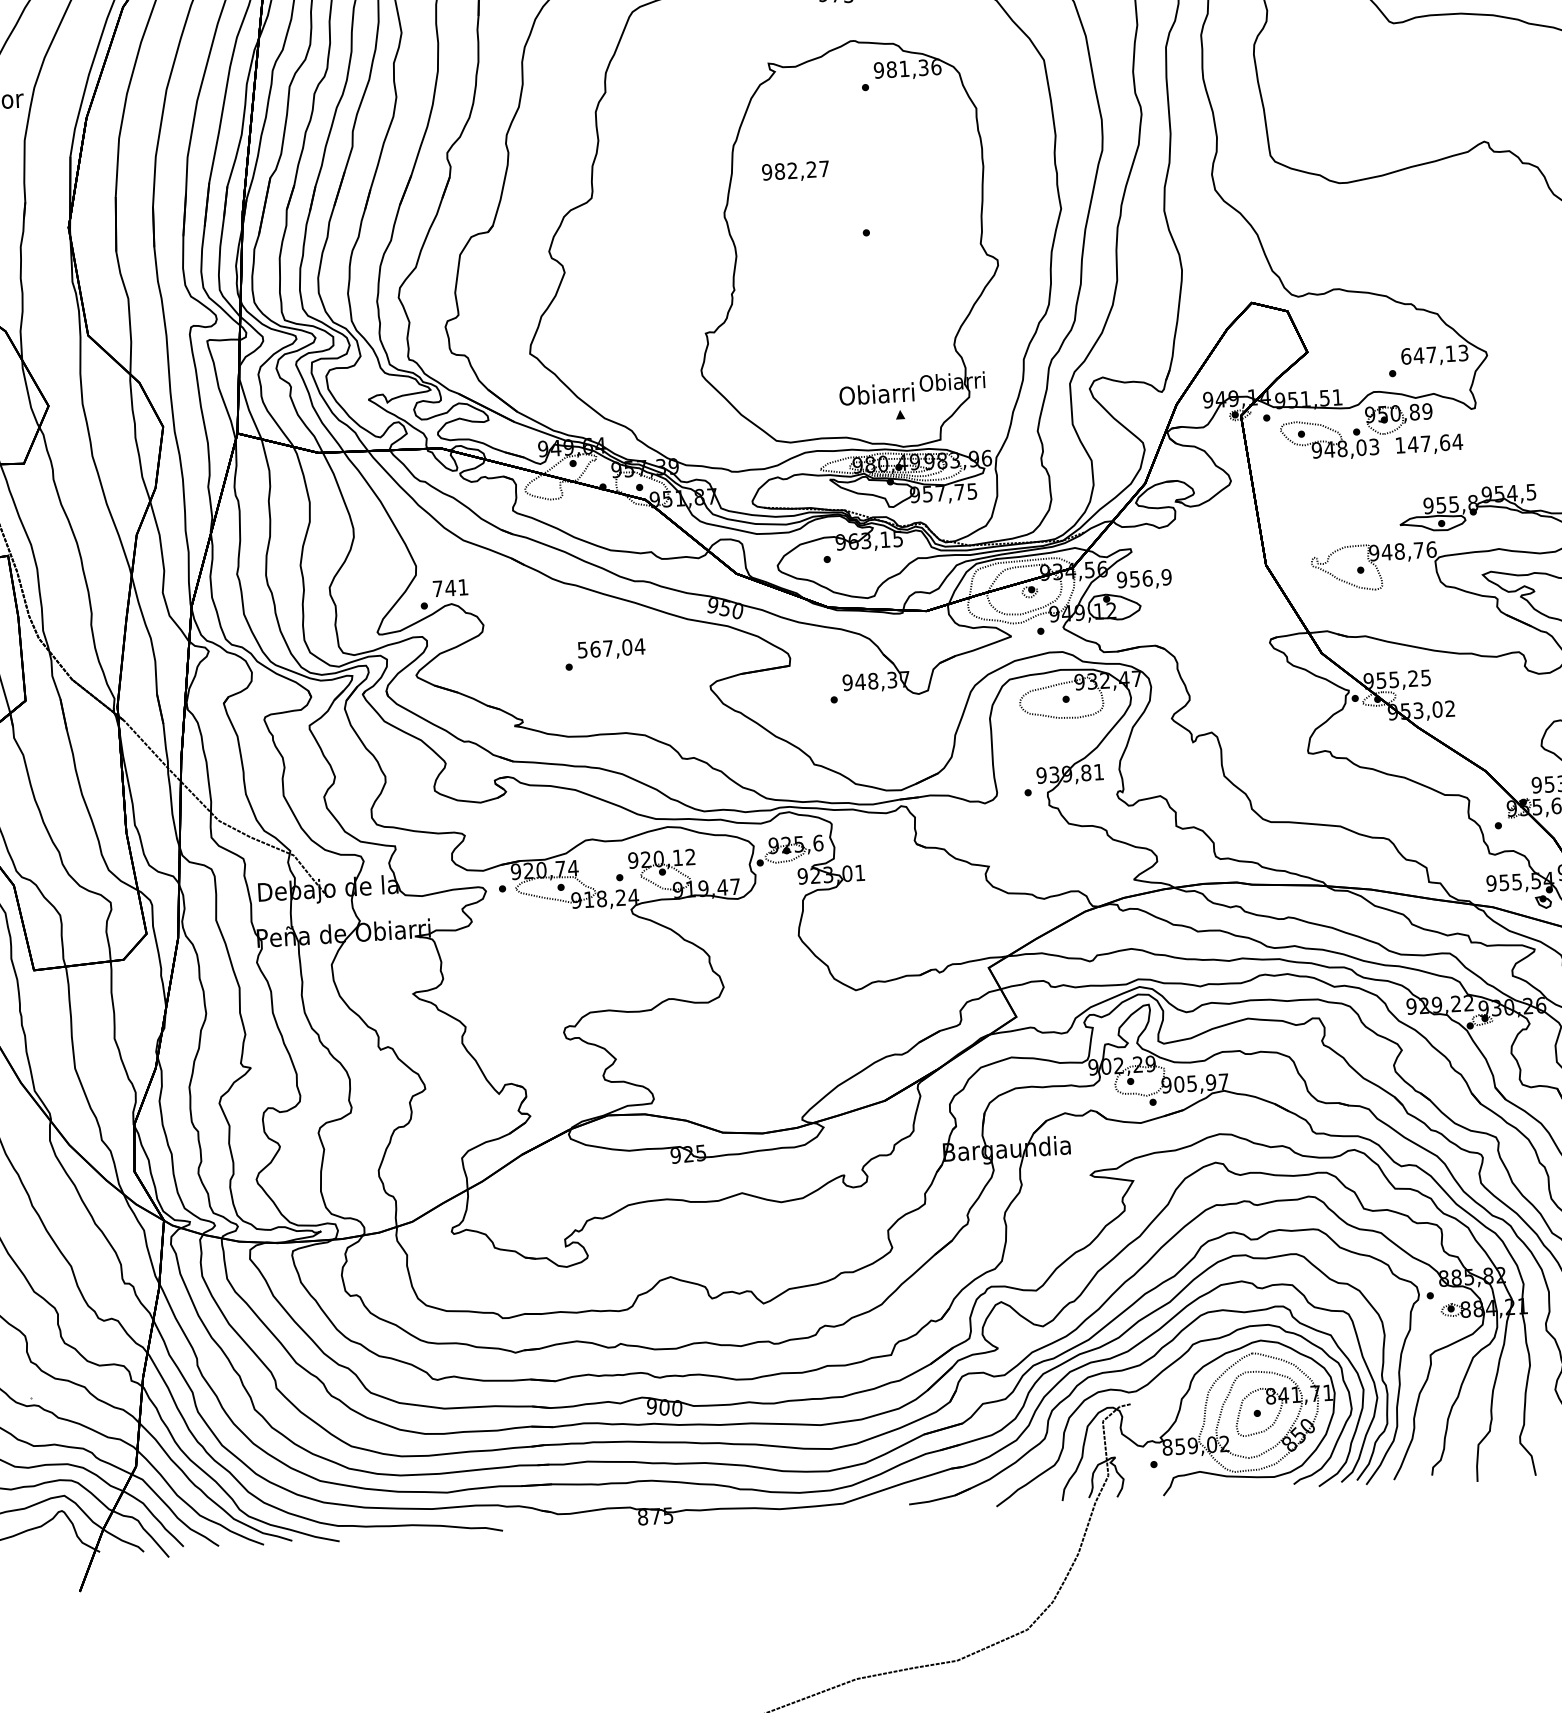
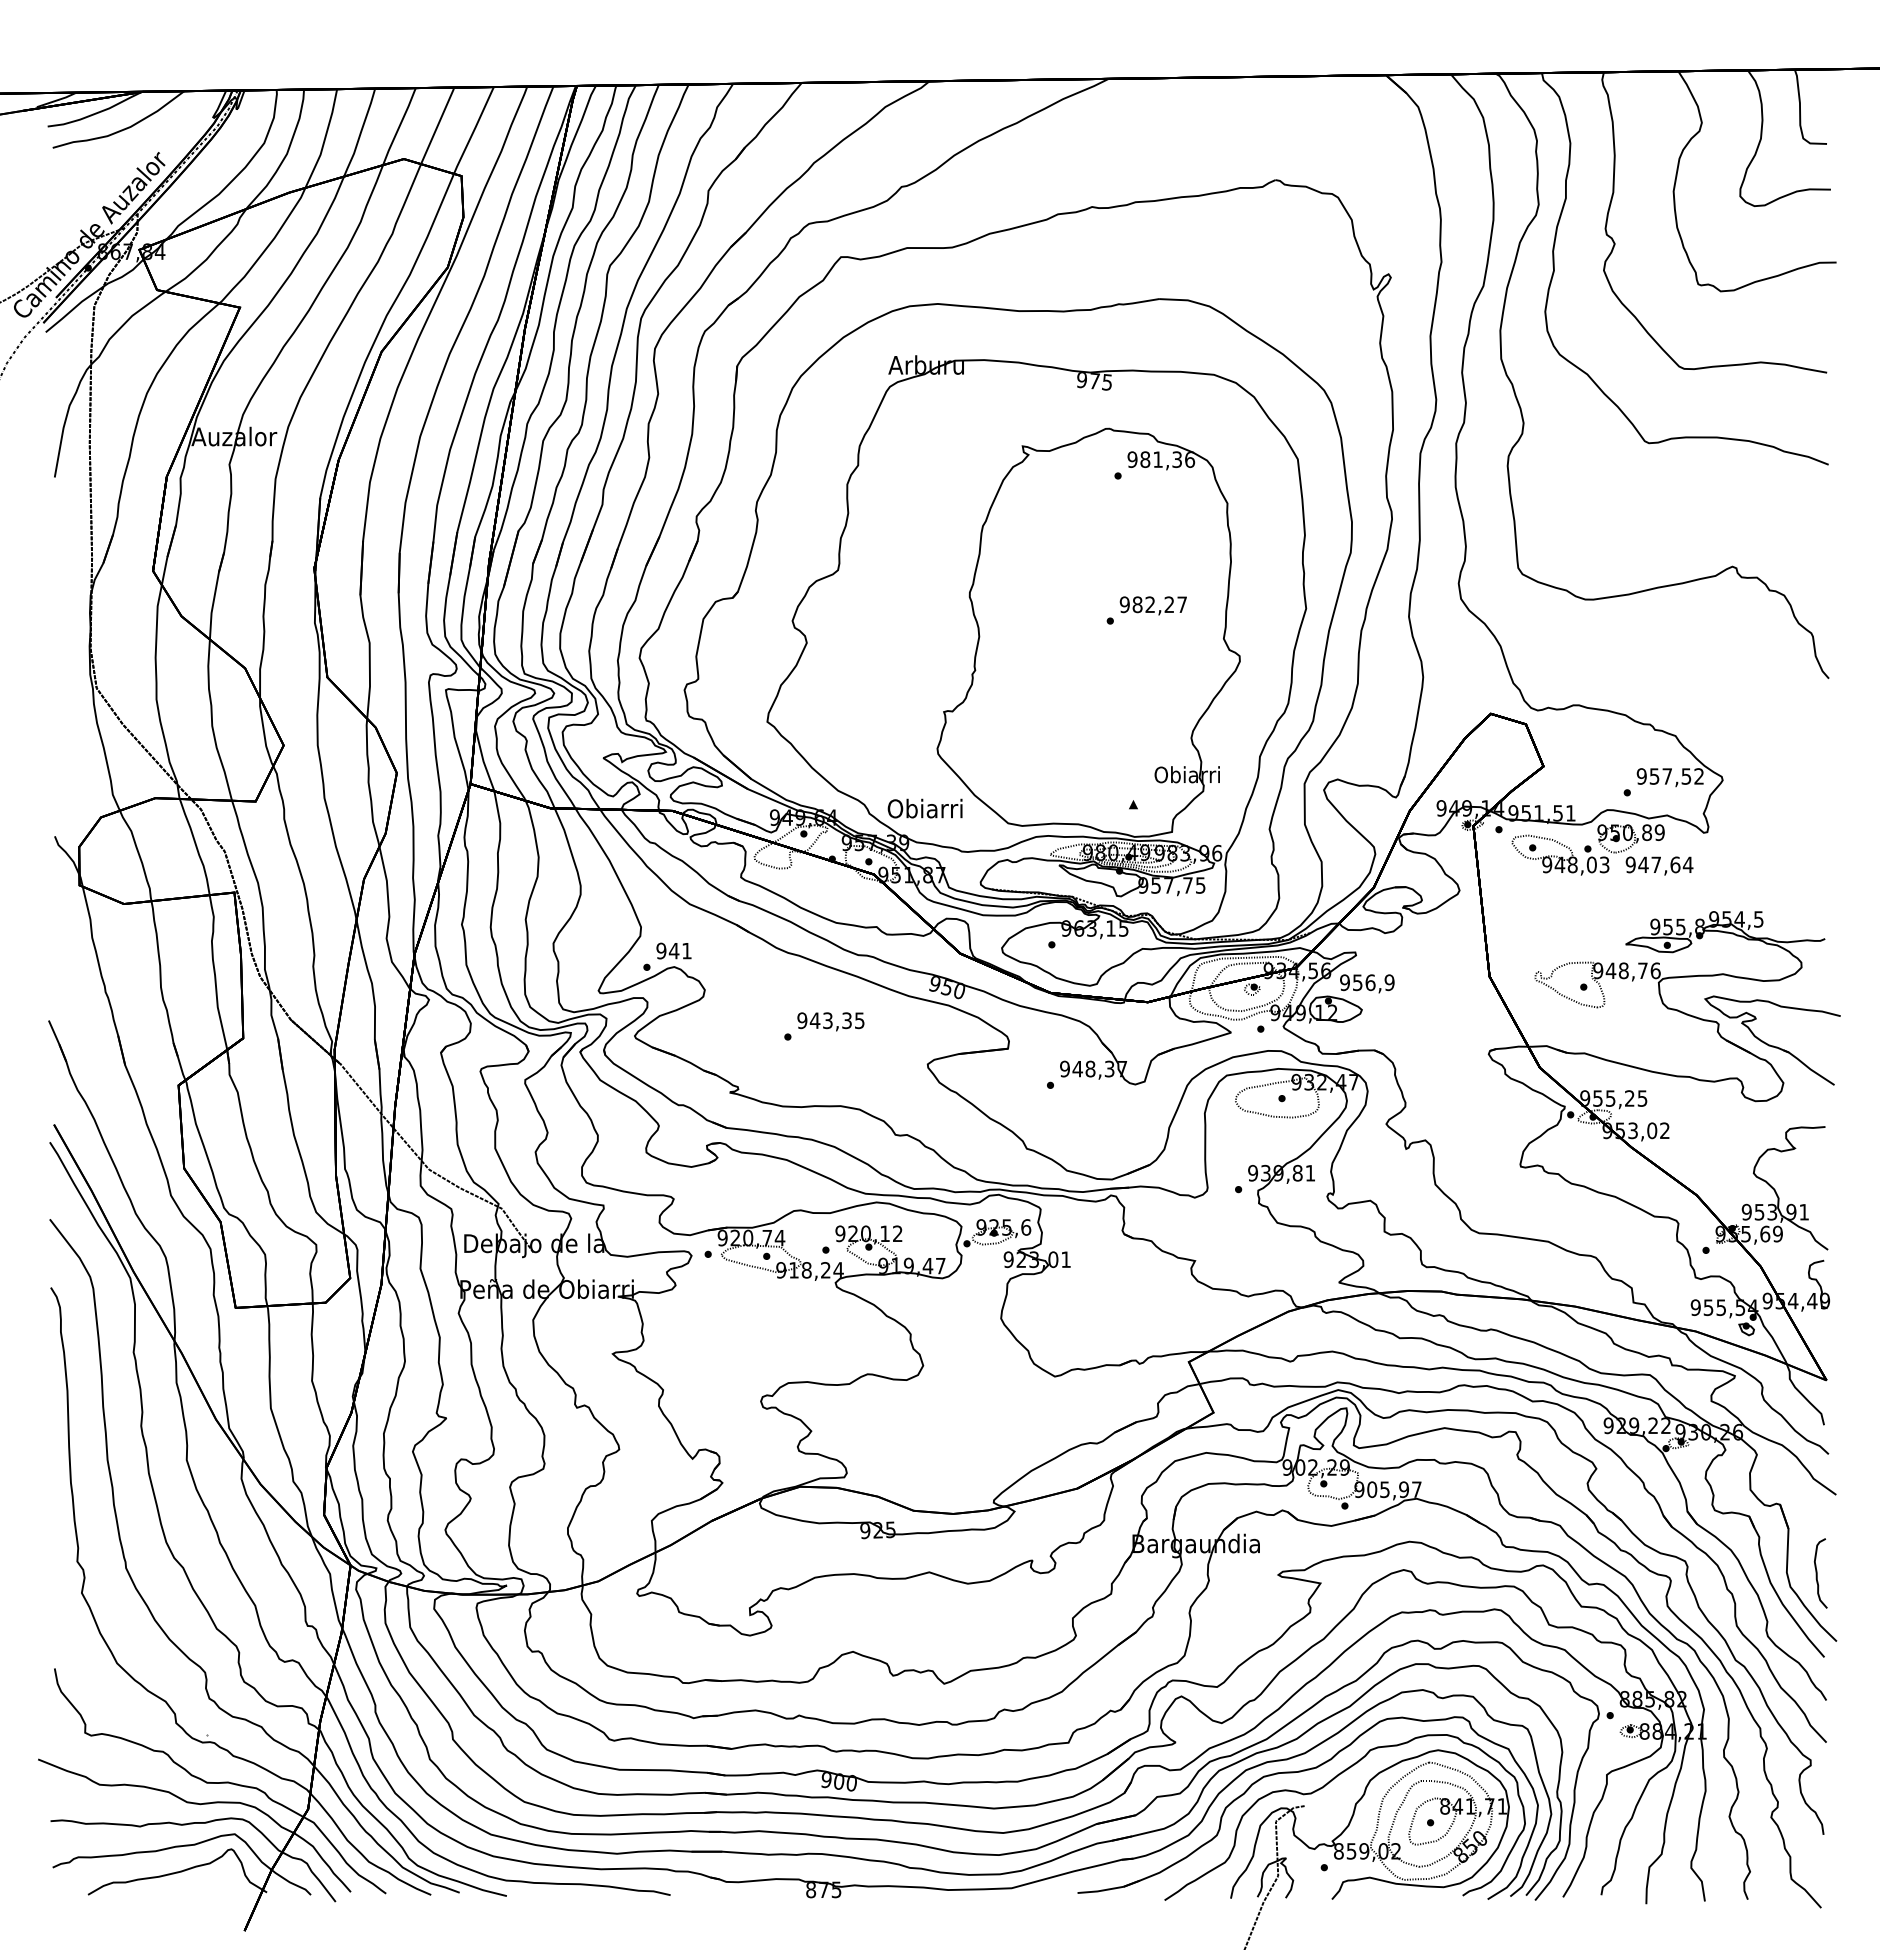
text: (794, 171) -> (1152, 605), moved
text: (1433, 354) -> (1669, 776), 647,13 -> 957,52
text: (876, 393) -> (924, 808), moved
text: (1400, 444) -> (1630, 864), 147,64 -> 947,64
text: (437, 588) -> (661, 950), 741 -> 941
text: (611, 648) -> (831, 1020), 567,04 -> 943,35

